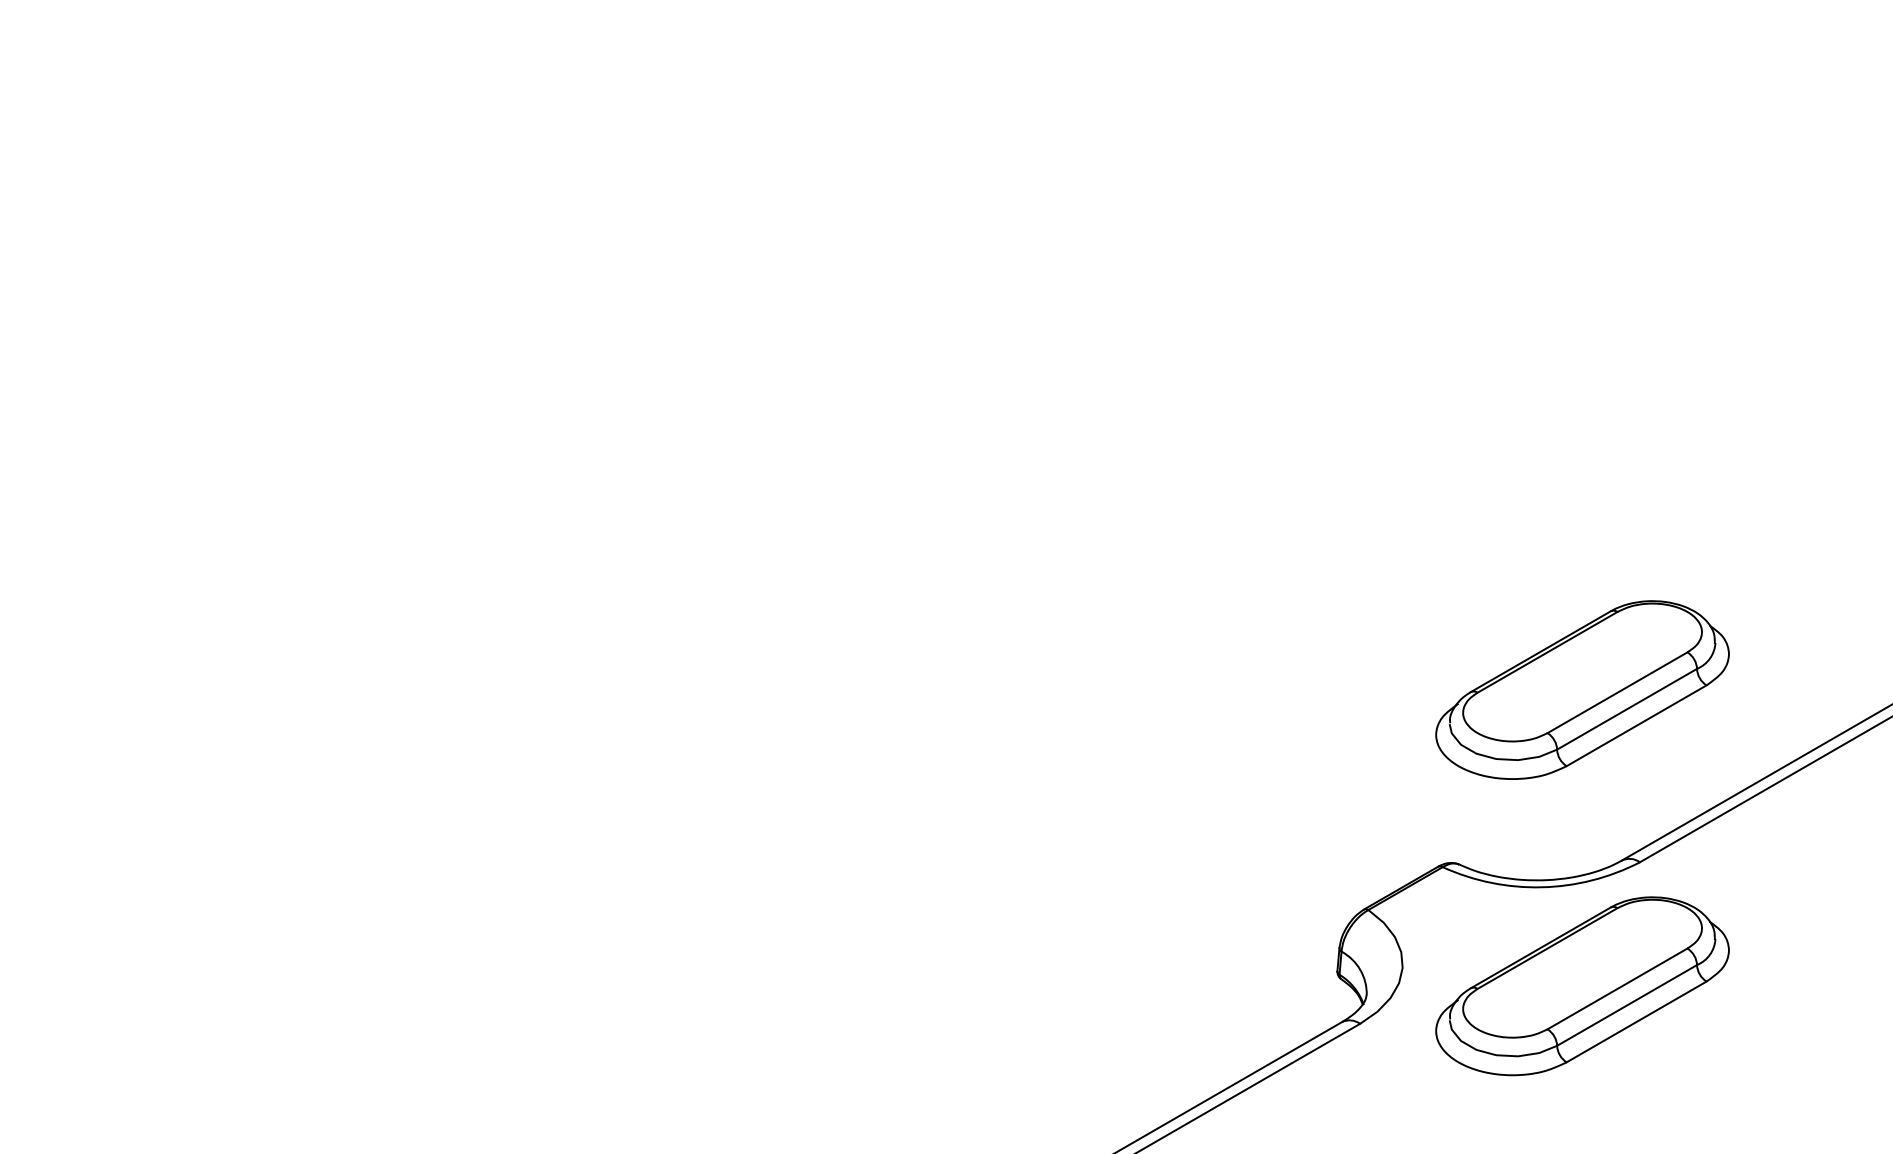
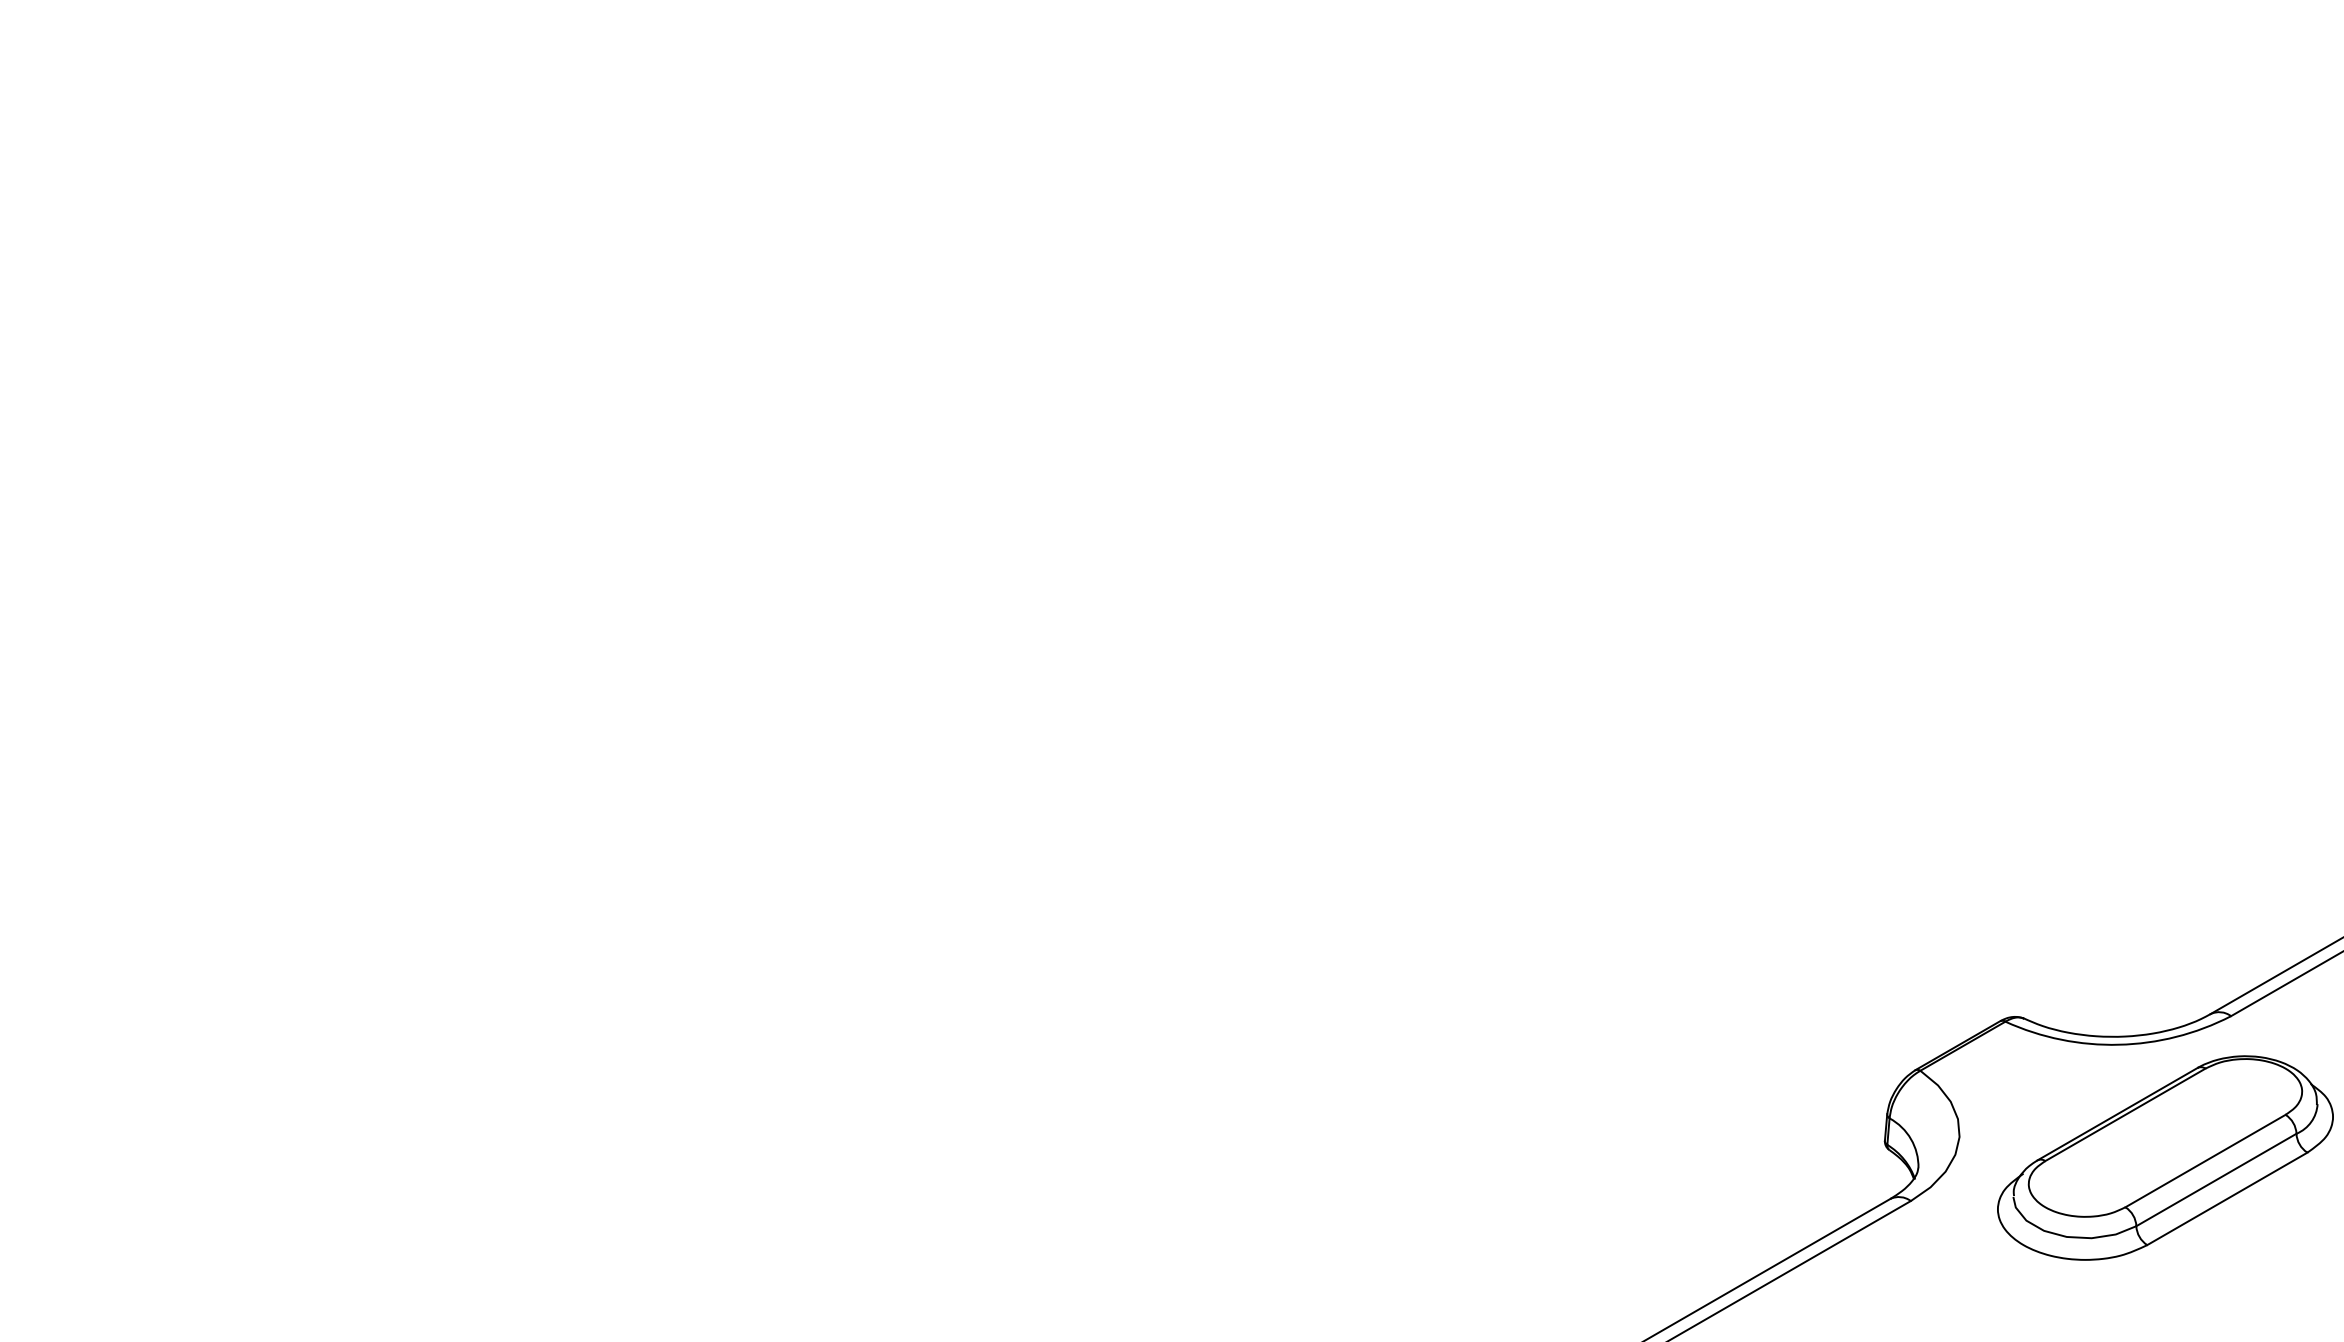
part: (1582, 689) -> (2165, 818), removed

